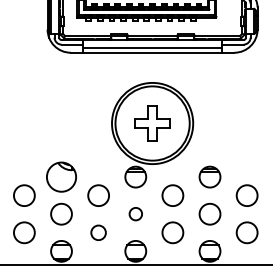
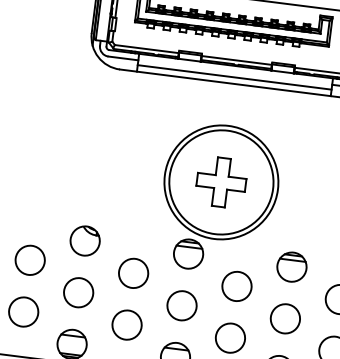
part: (61, 176) -> (85, 240), size x0.71
circle: (135, 213) -> (181, 304), size x1.67
circle: (98, 232) -> (126, 324), size x1.43

